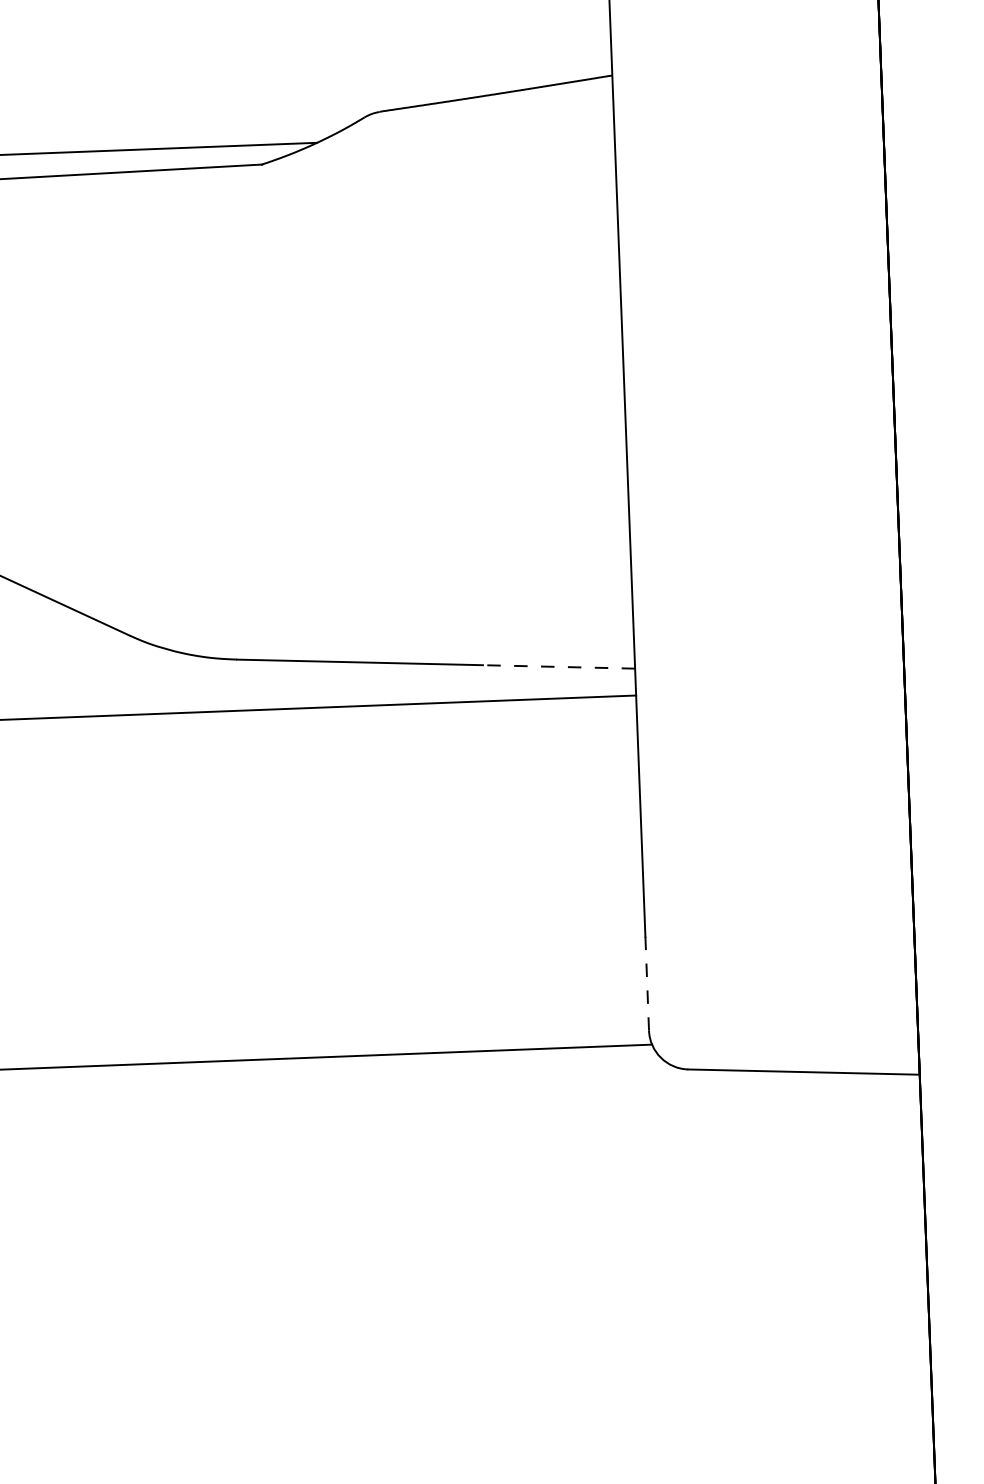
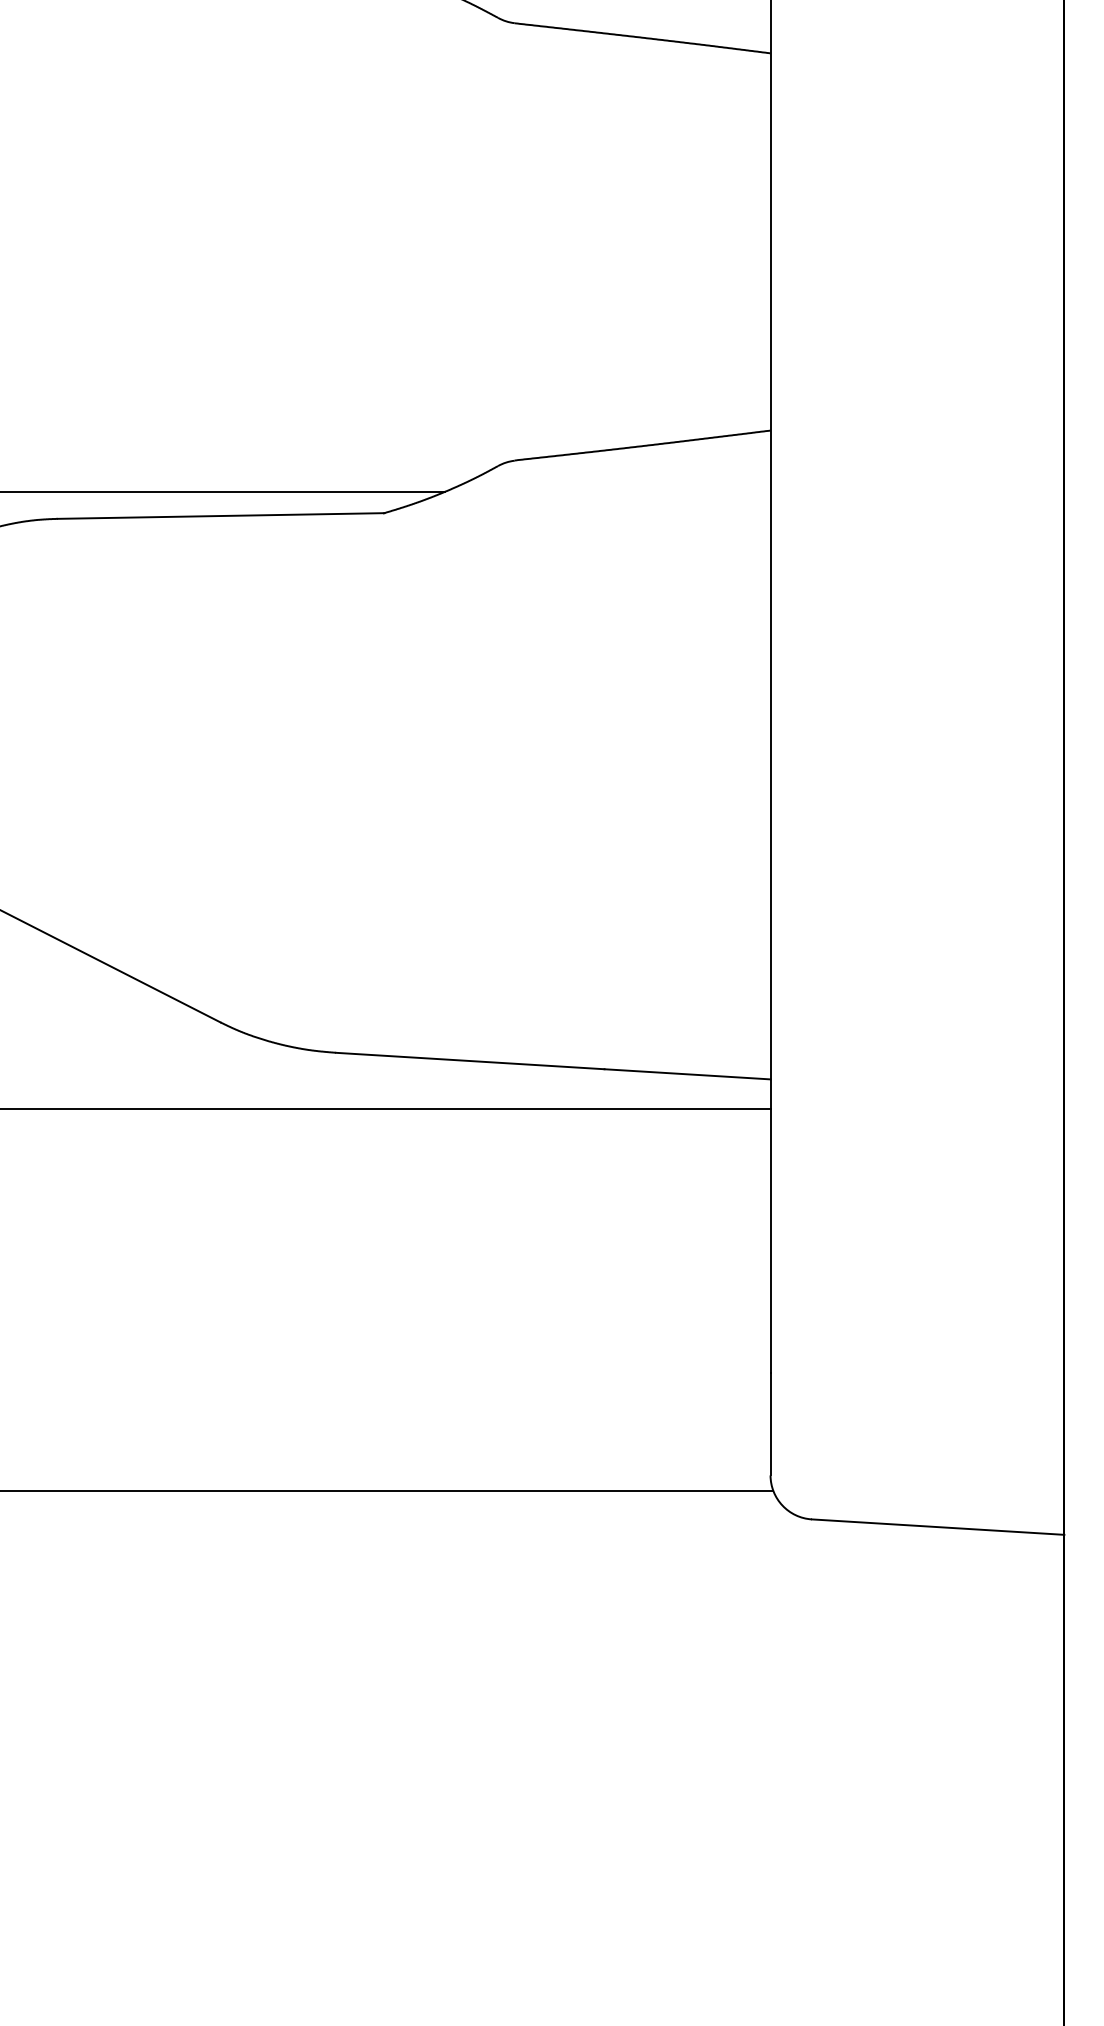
line: (559, 667) -> (687, 1074), dashed -> solid
line: (647, 983) -> (770, 1423), dashed -> solid

